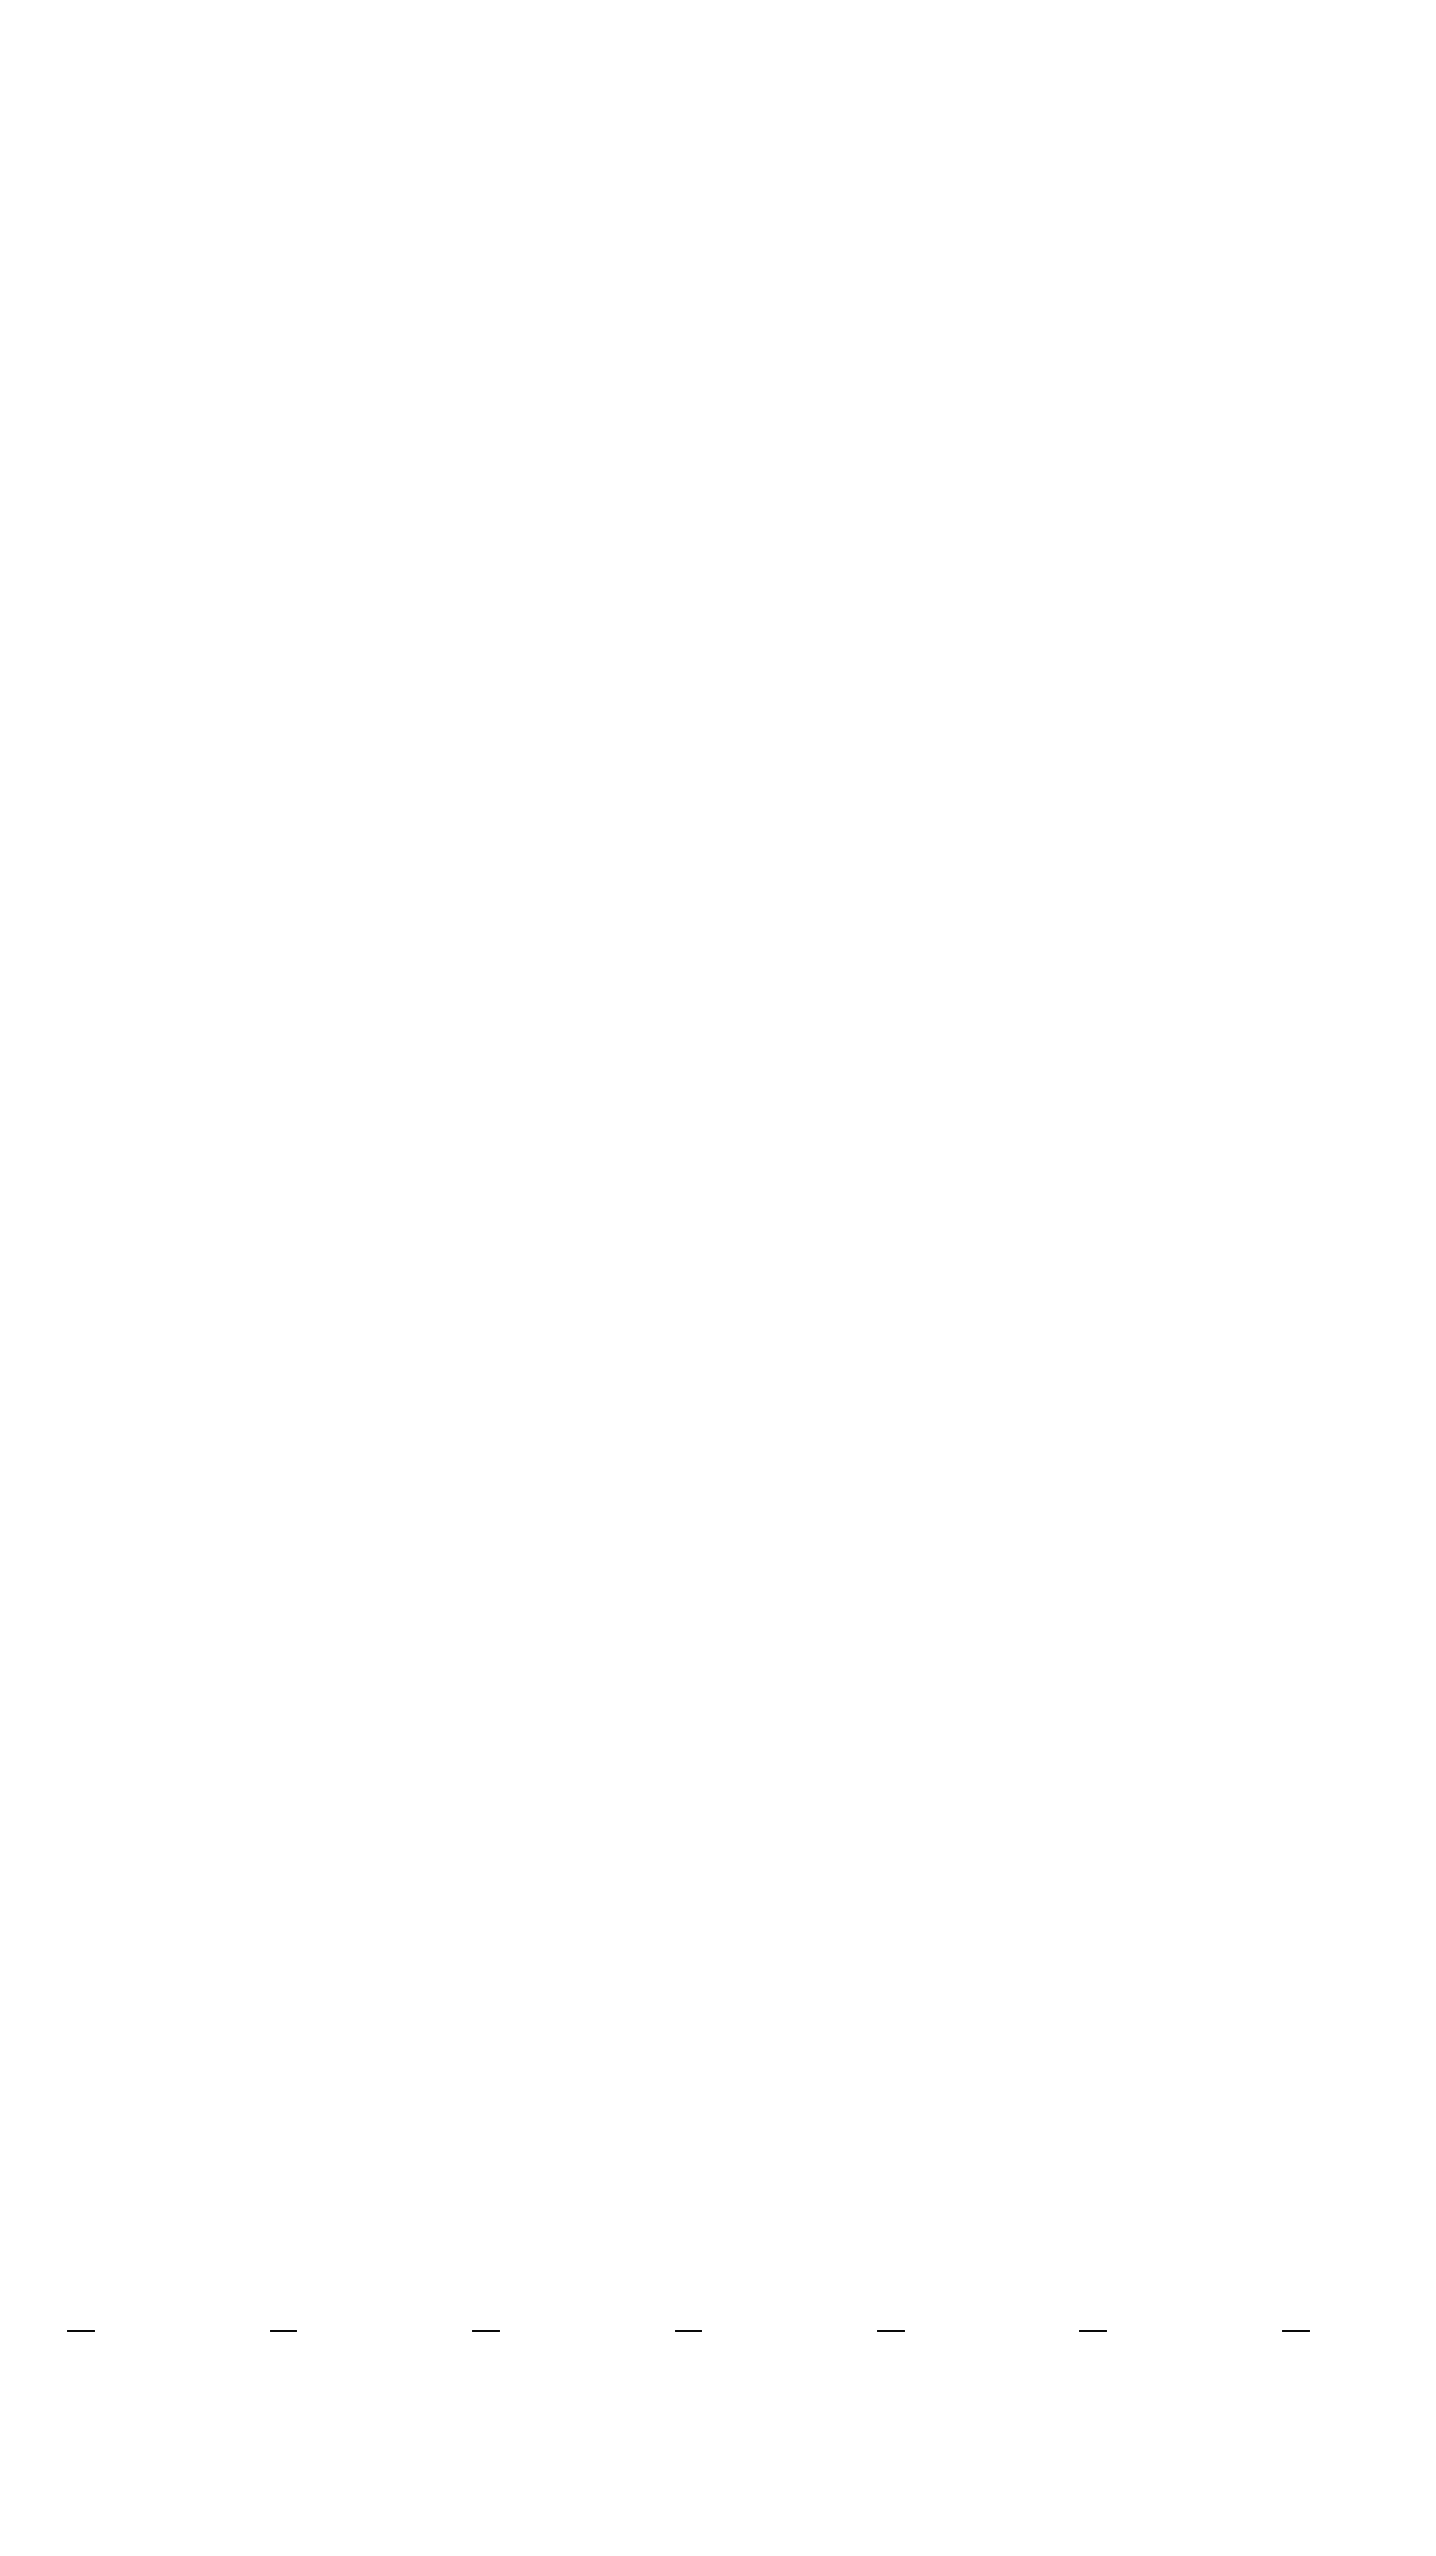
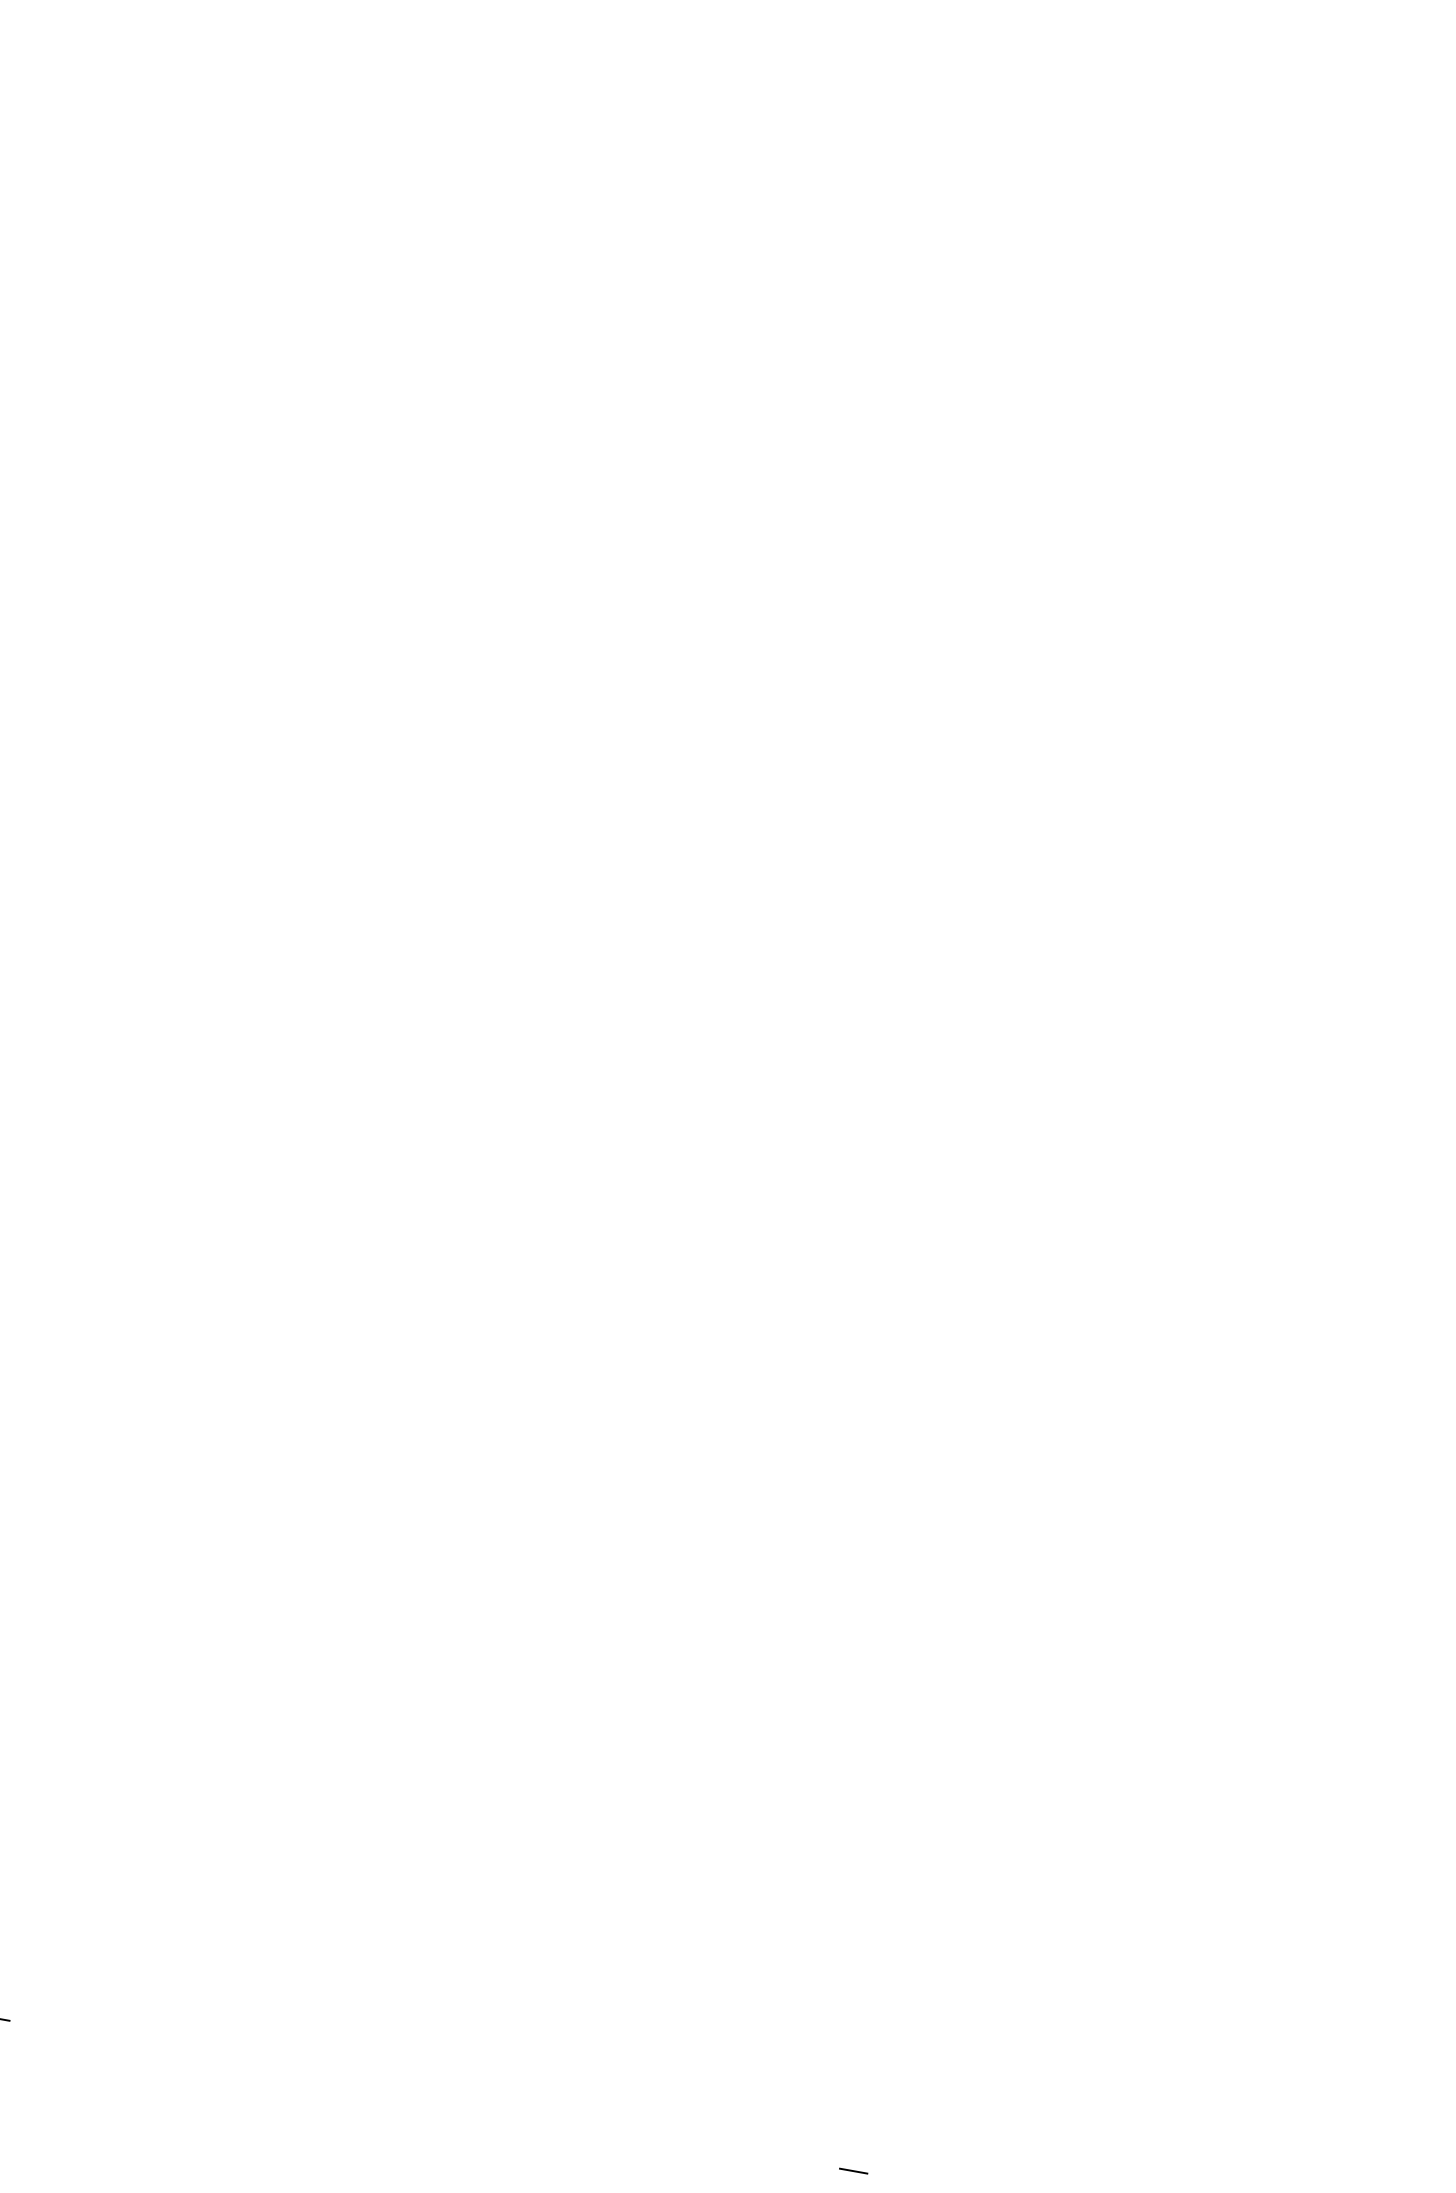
line: (485, 2330) -> (209, 2056), removed
line: (688, 2330) -> (424, 2094), removed
line: (890, 2330) -> (638, 2132), removed

